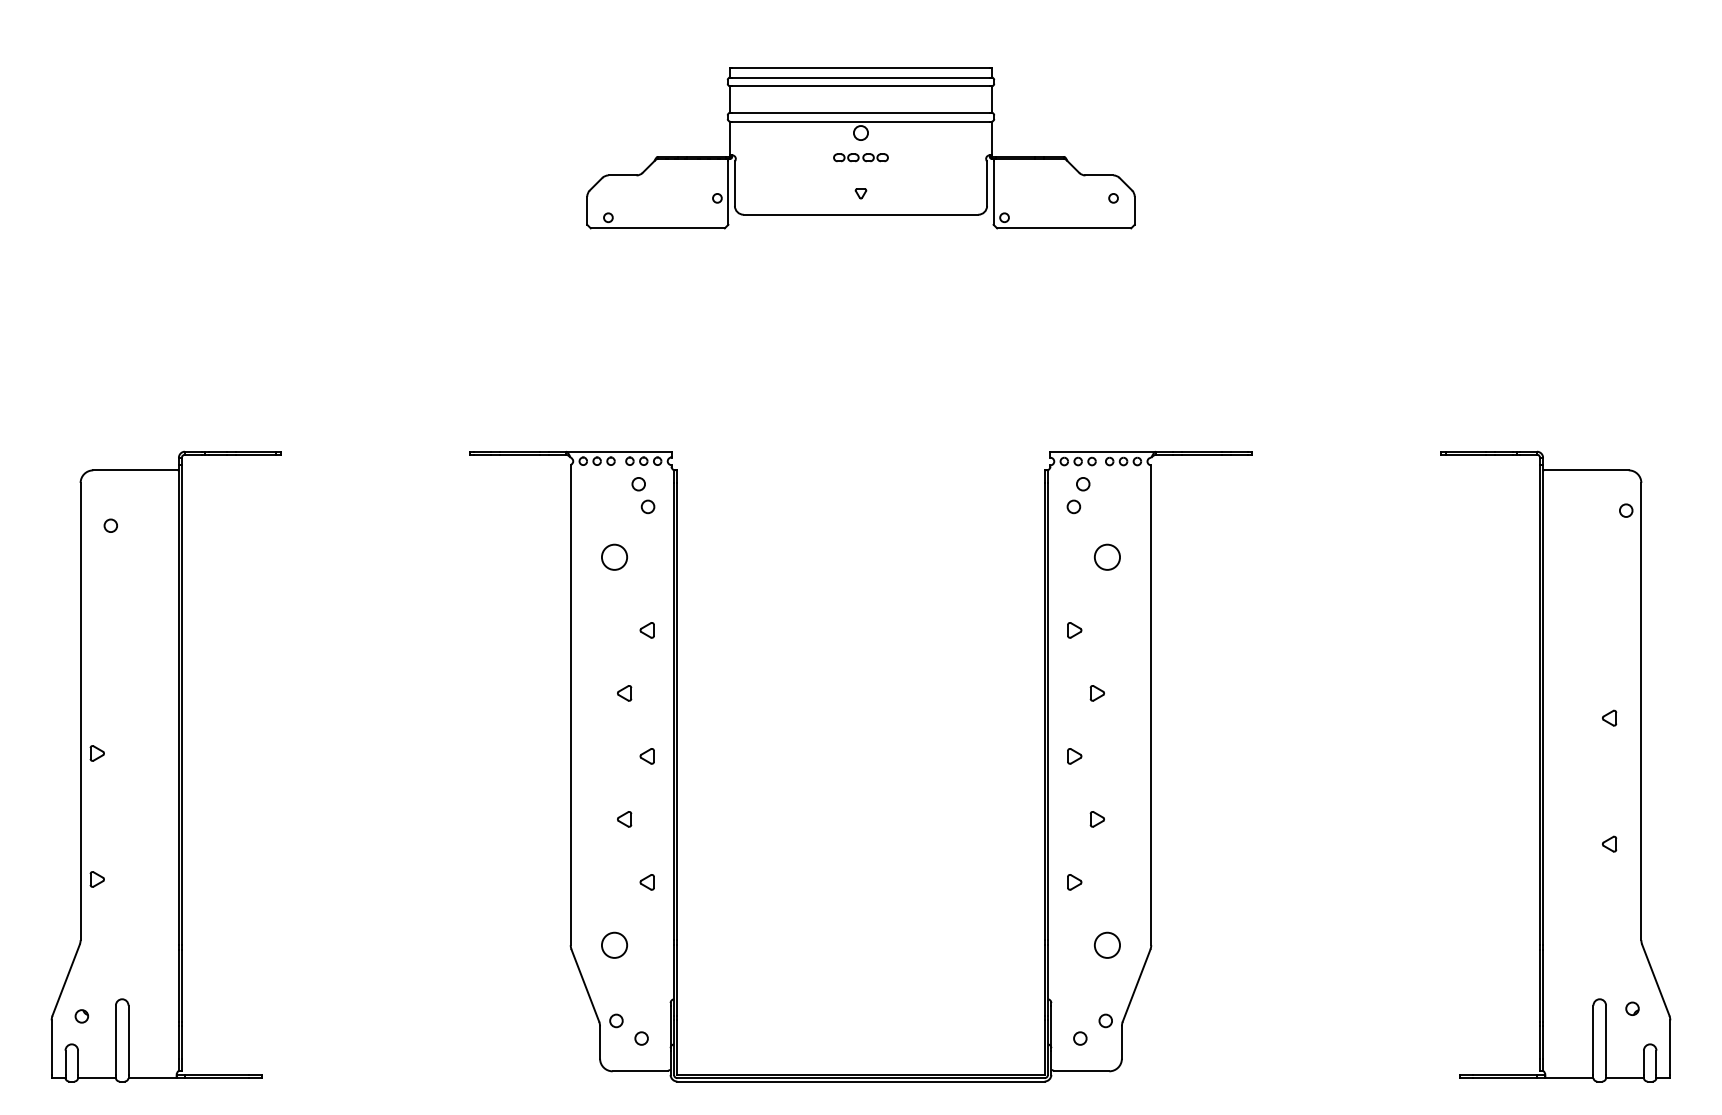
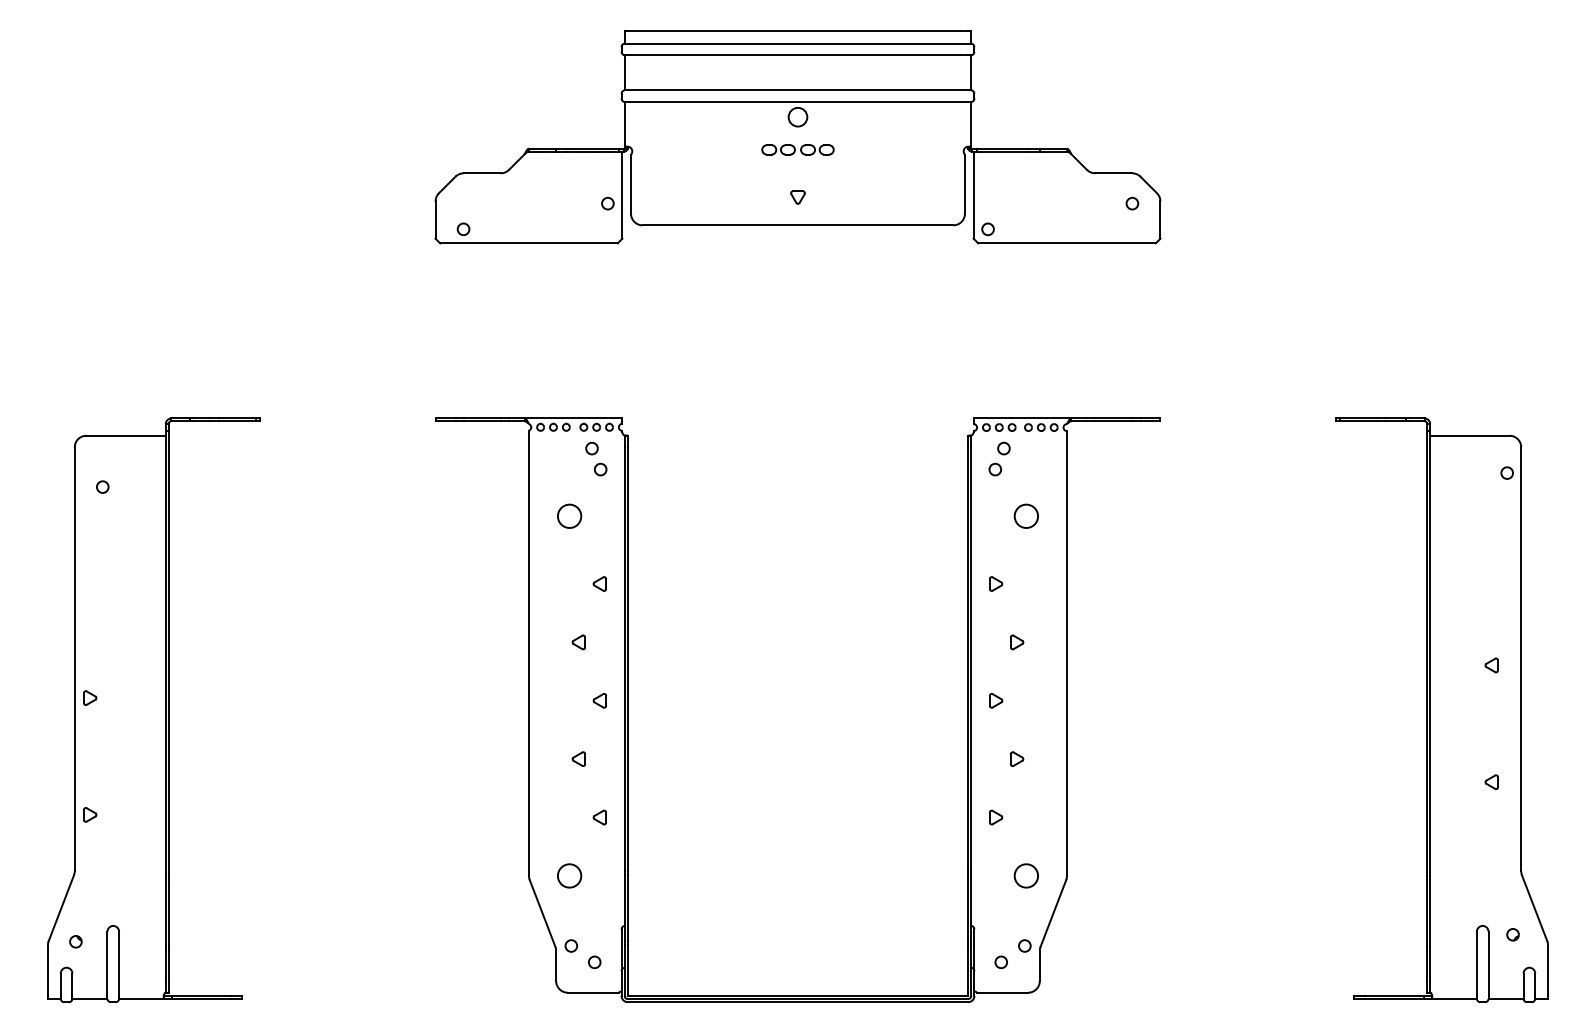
part: (860, 147) -> (797, 136), size x1.43

